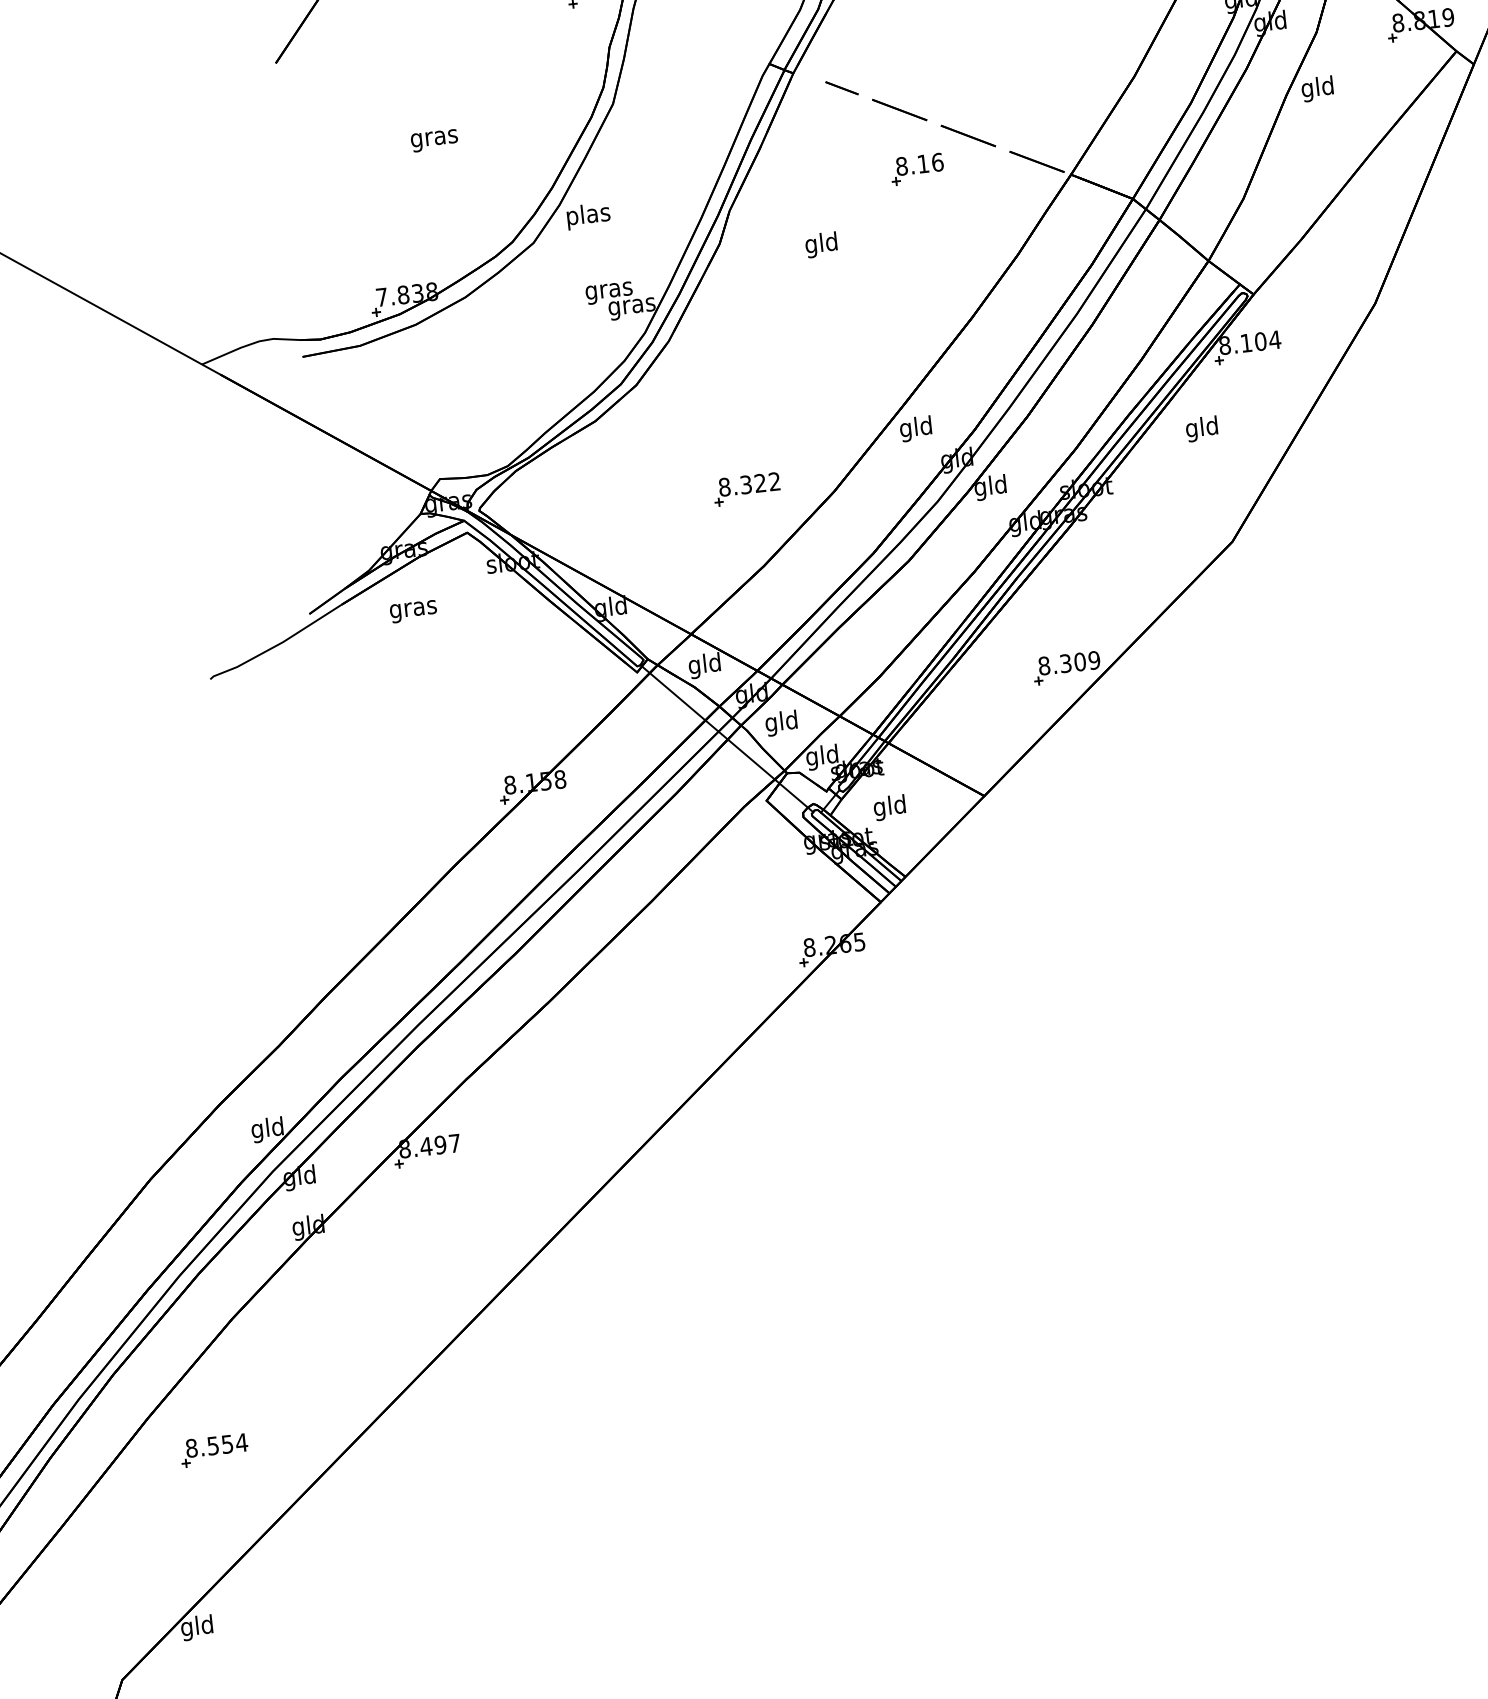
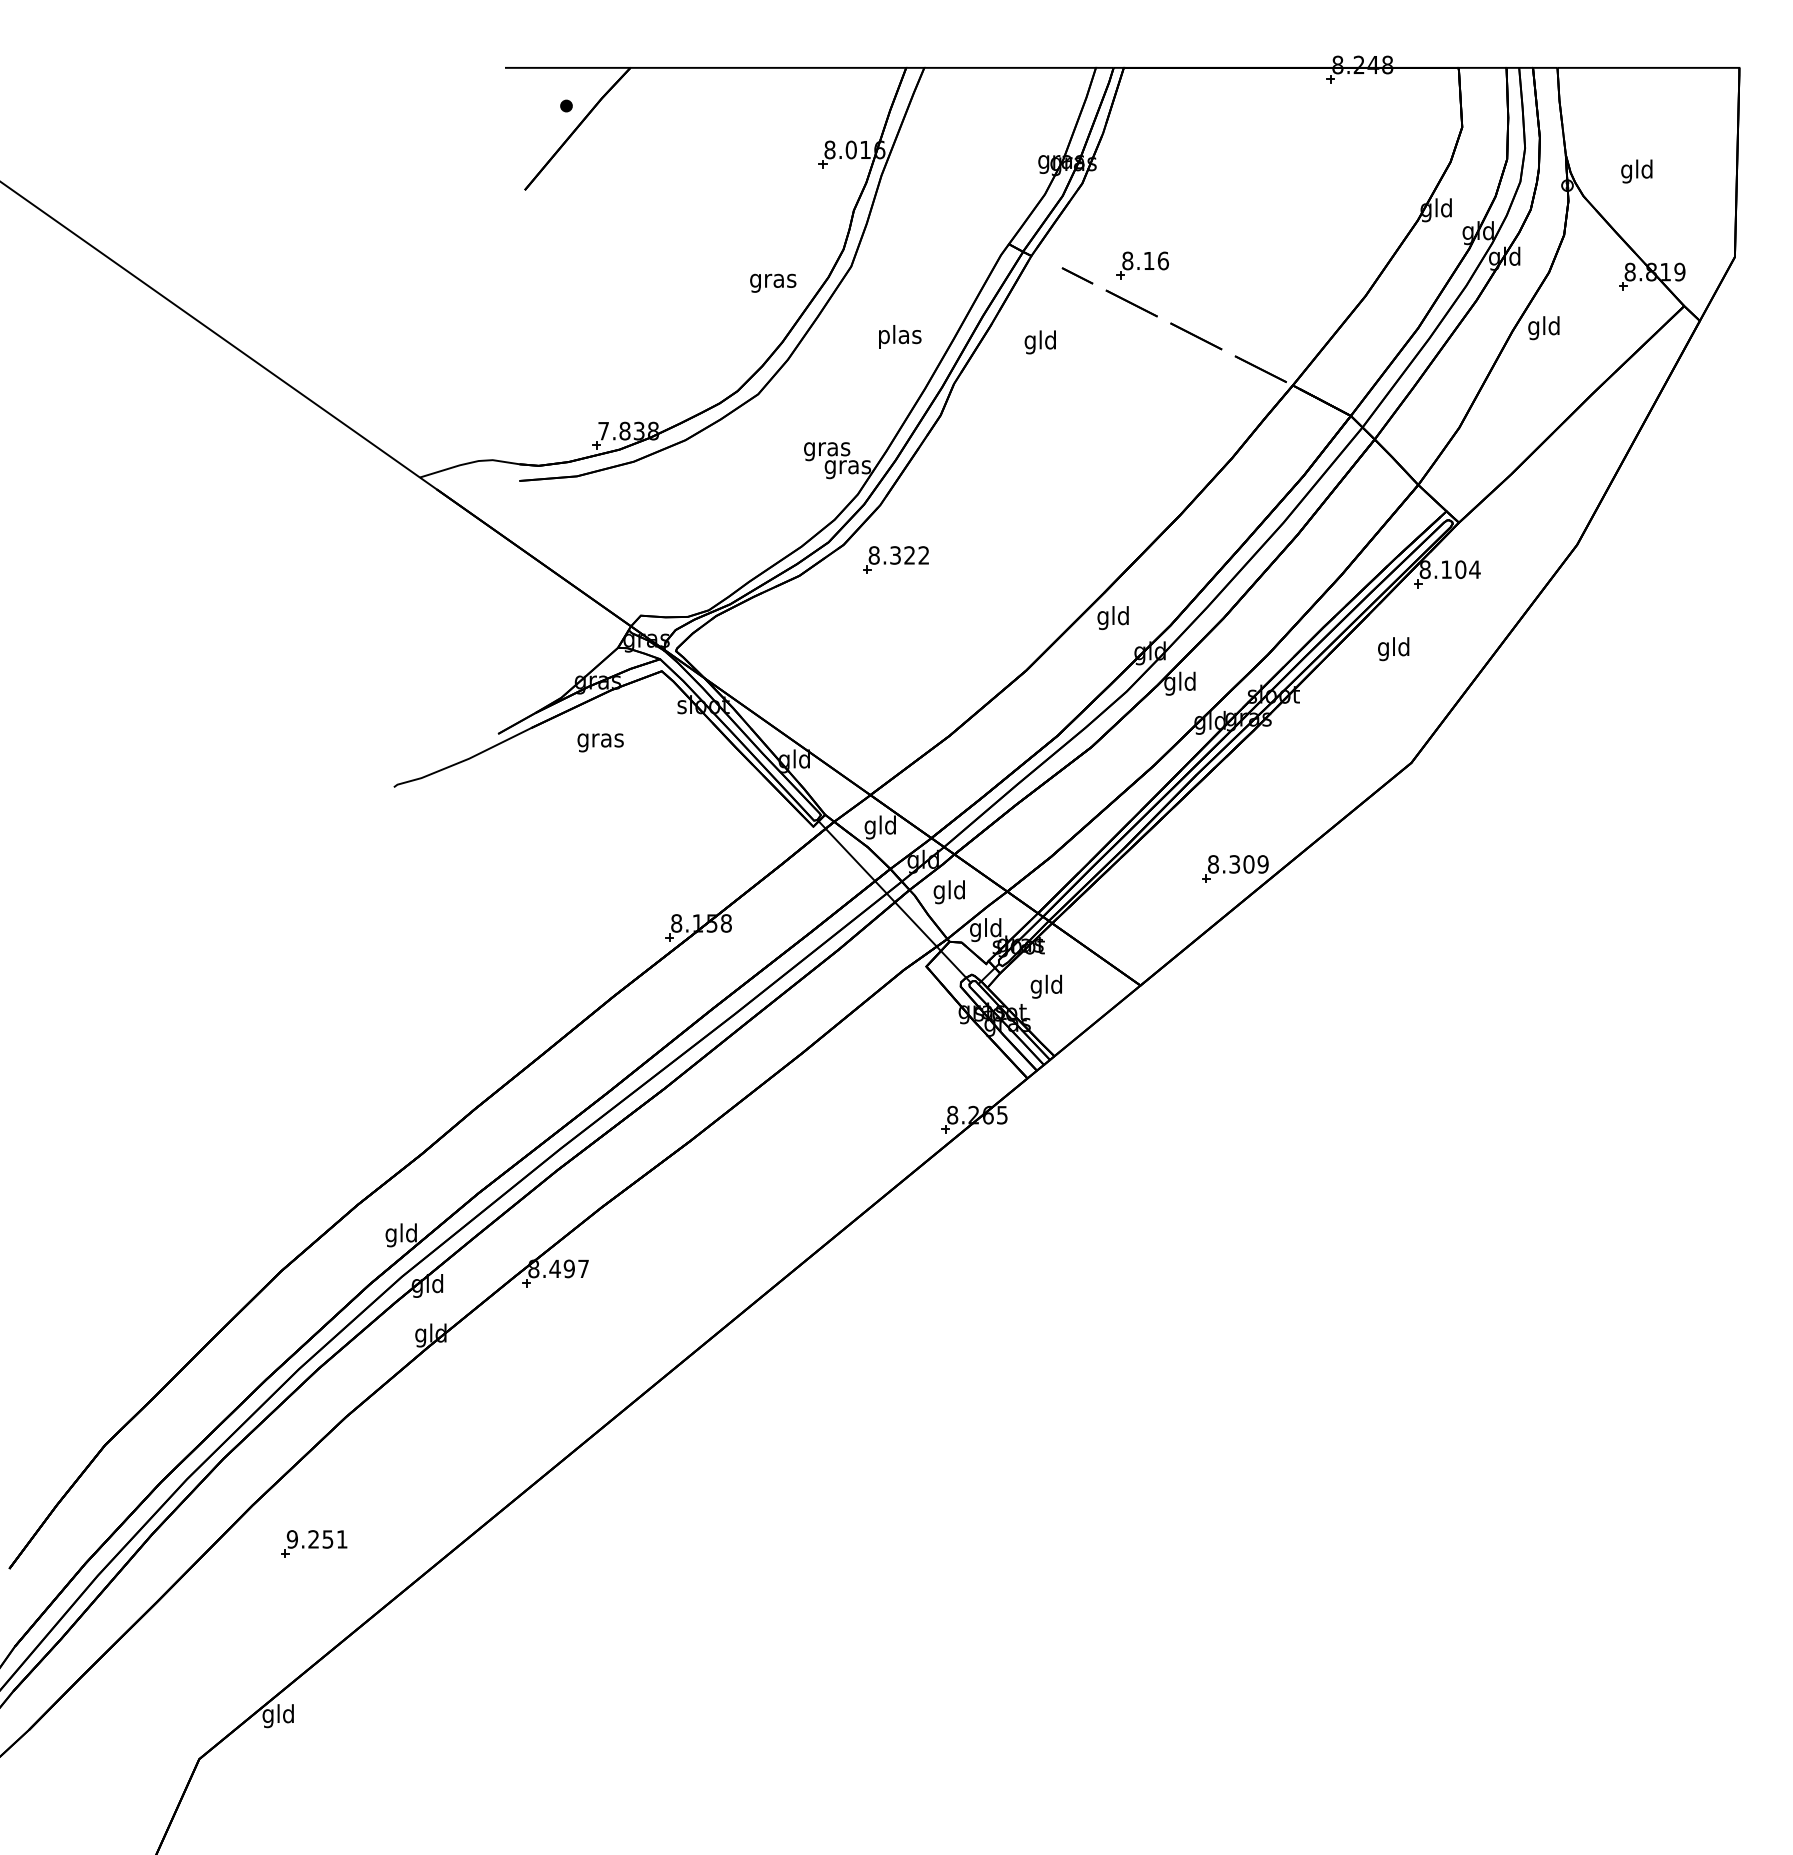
text: (434, 139) -> (773, 282), moved
part: (917, 169) -> (1142, 265), moved
text: (588, 215) -> (900, 336), moved
text: (820, 245) -> (1039, 342), moved
part: (746, 488) -> (895, 559), moved
text: (216, 1445) -> (317, 1539), 8.554 -> 9.251

